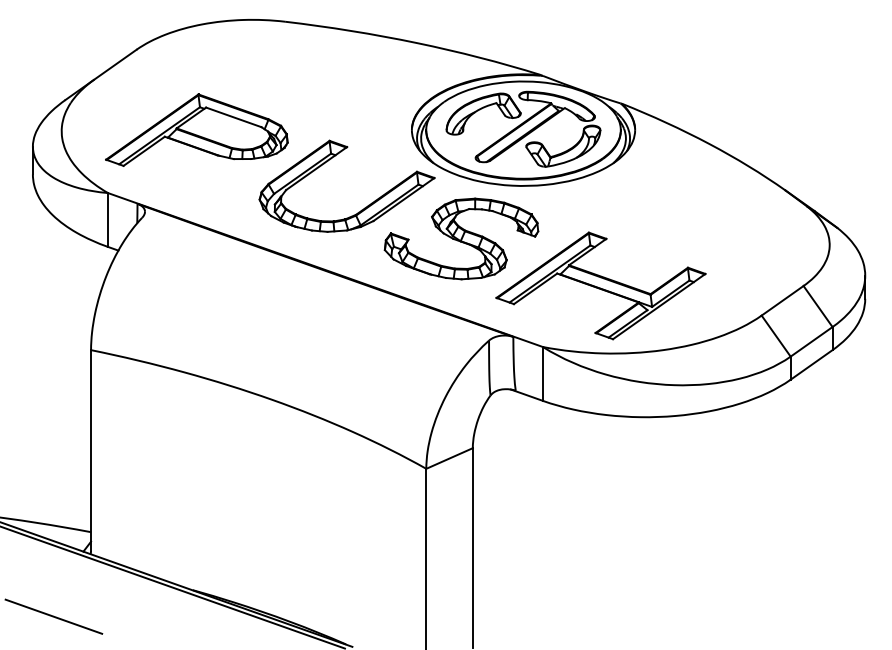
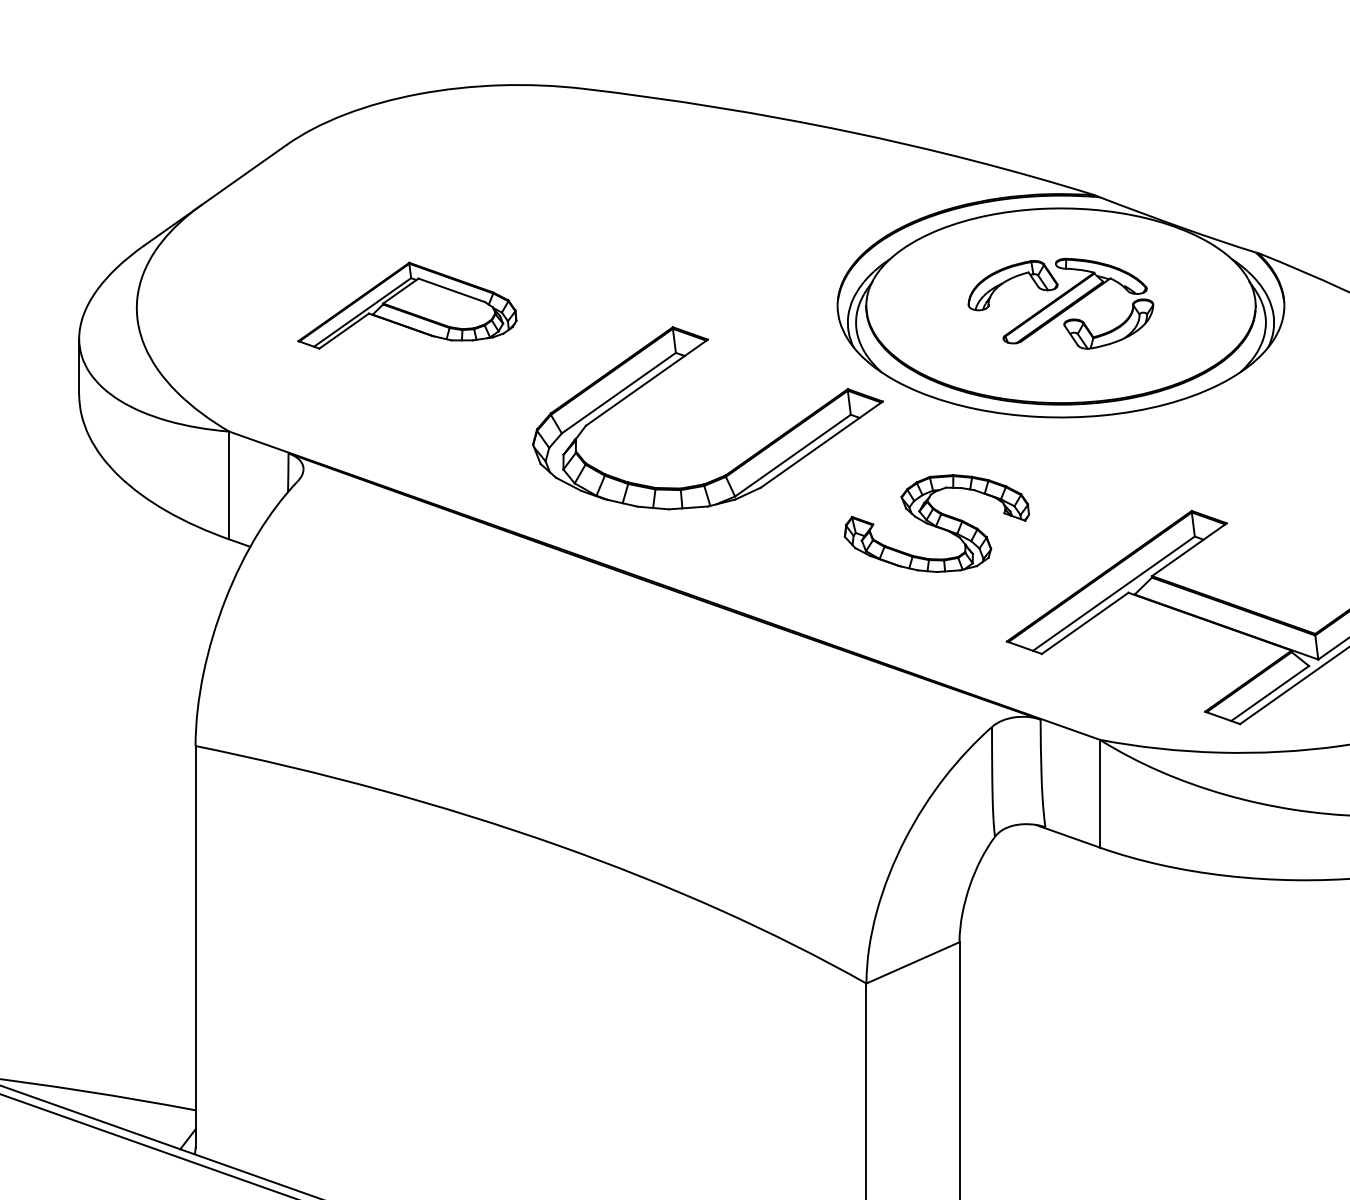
part: (523, 128) -> (1060, 302), size x0.6
part: (196, 129) -> (406, 304), size x0.6
part: (461, 238) -> (936, 522), size x0.6

